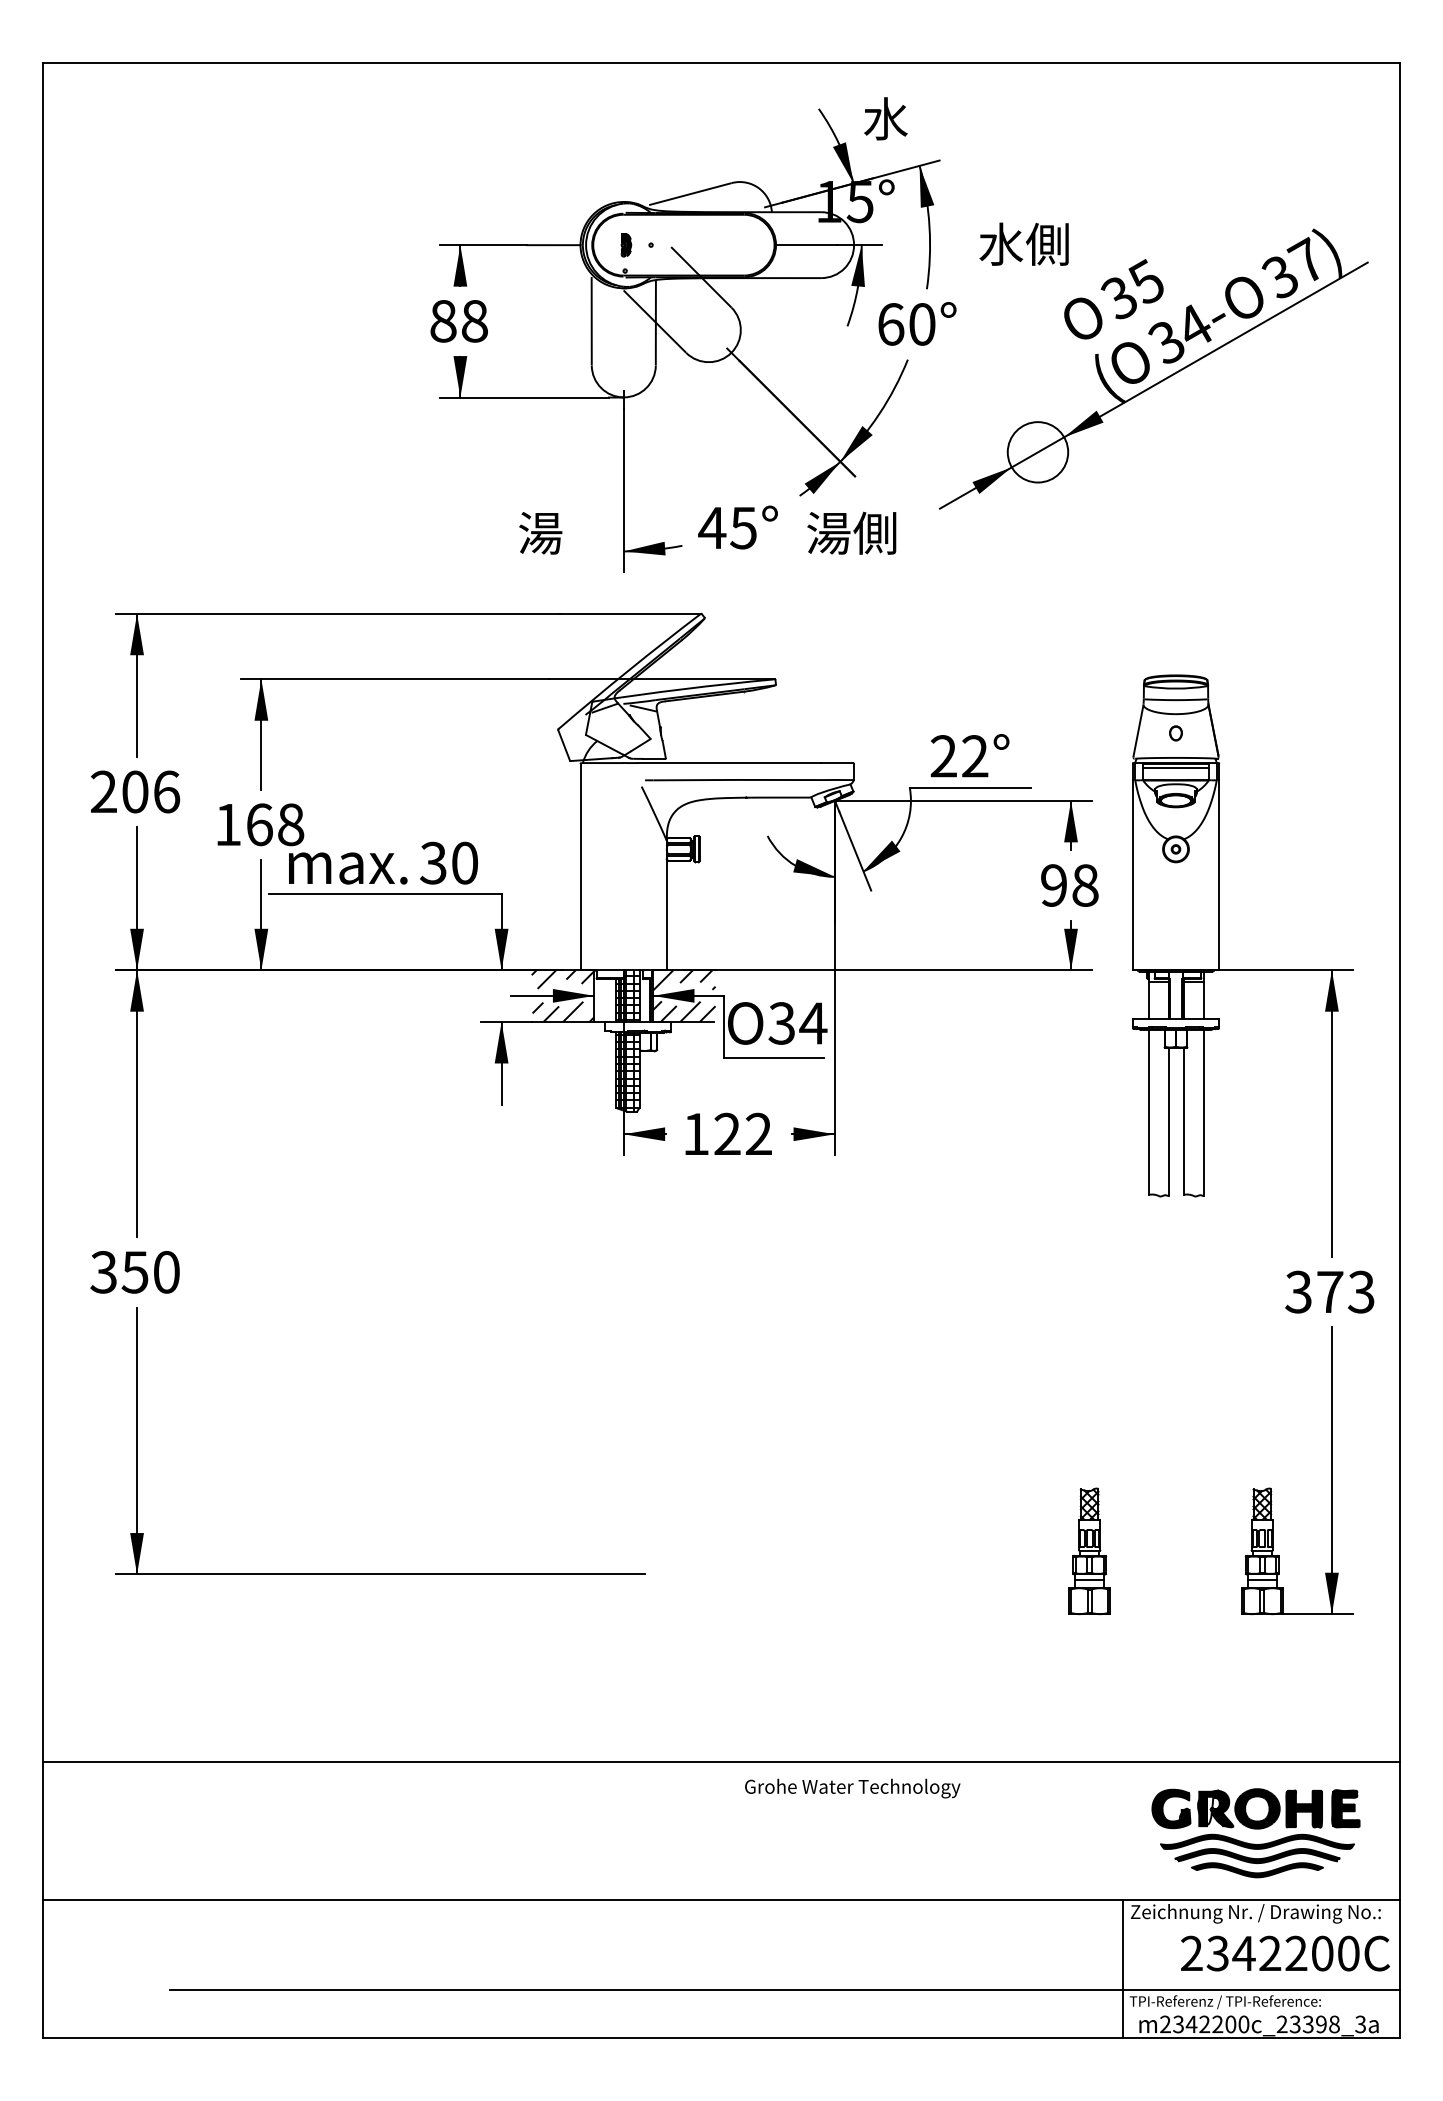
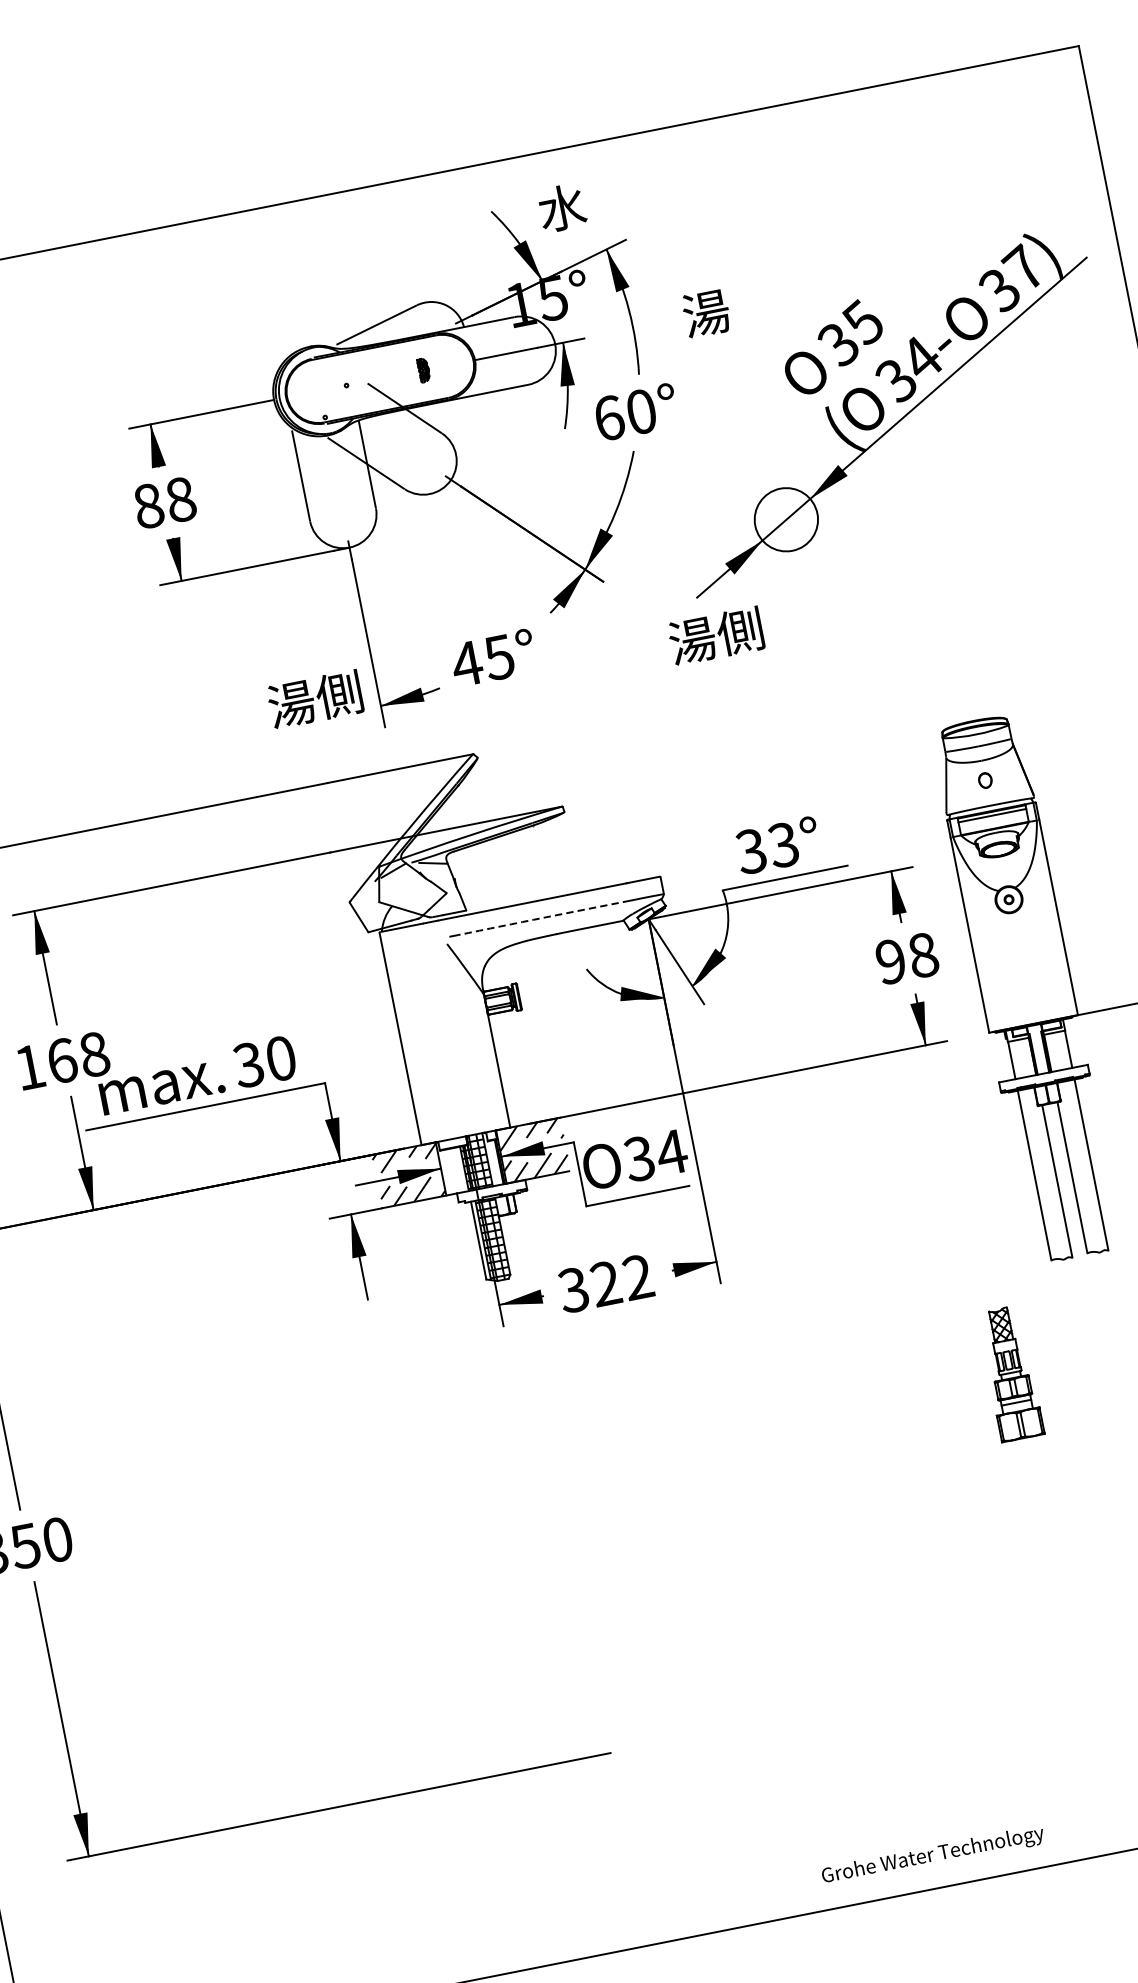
text: (1023, 243) -> (728, 308), 水側 -> 湯
part: (626, 245) -> (424, 370), moved
text: (586, 532) -> (338, 694), 湯 -> 湯側
text: (851, 532) -> (715, 635), moved
text: (959, 756) -> (767, 848), 22° -> 33°
arc: (737, 780) -> (544, 918), solid -> dashed
hatch: (618, 1070) -> (481, 1240), removed
text: (695, 1133) -> (573, 1289), 122 -> 322
part: (1089, 1551) -> (1010, 1373), moved
text: (852, 1788) -> (932, 1855), moved

